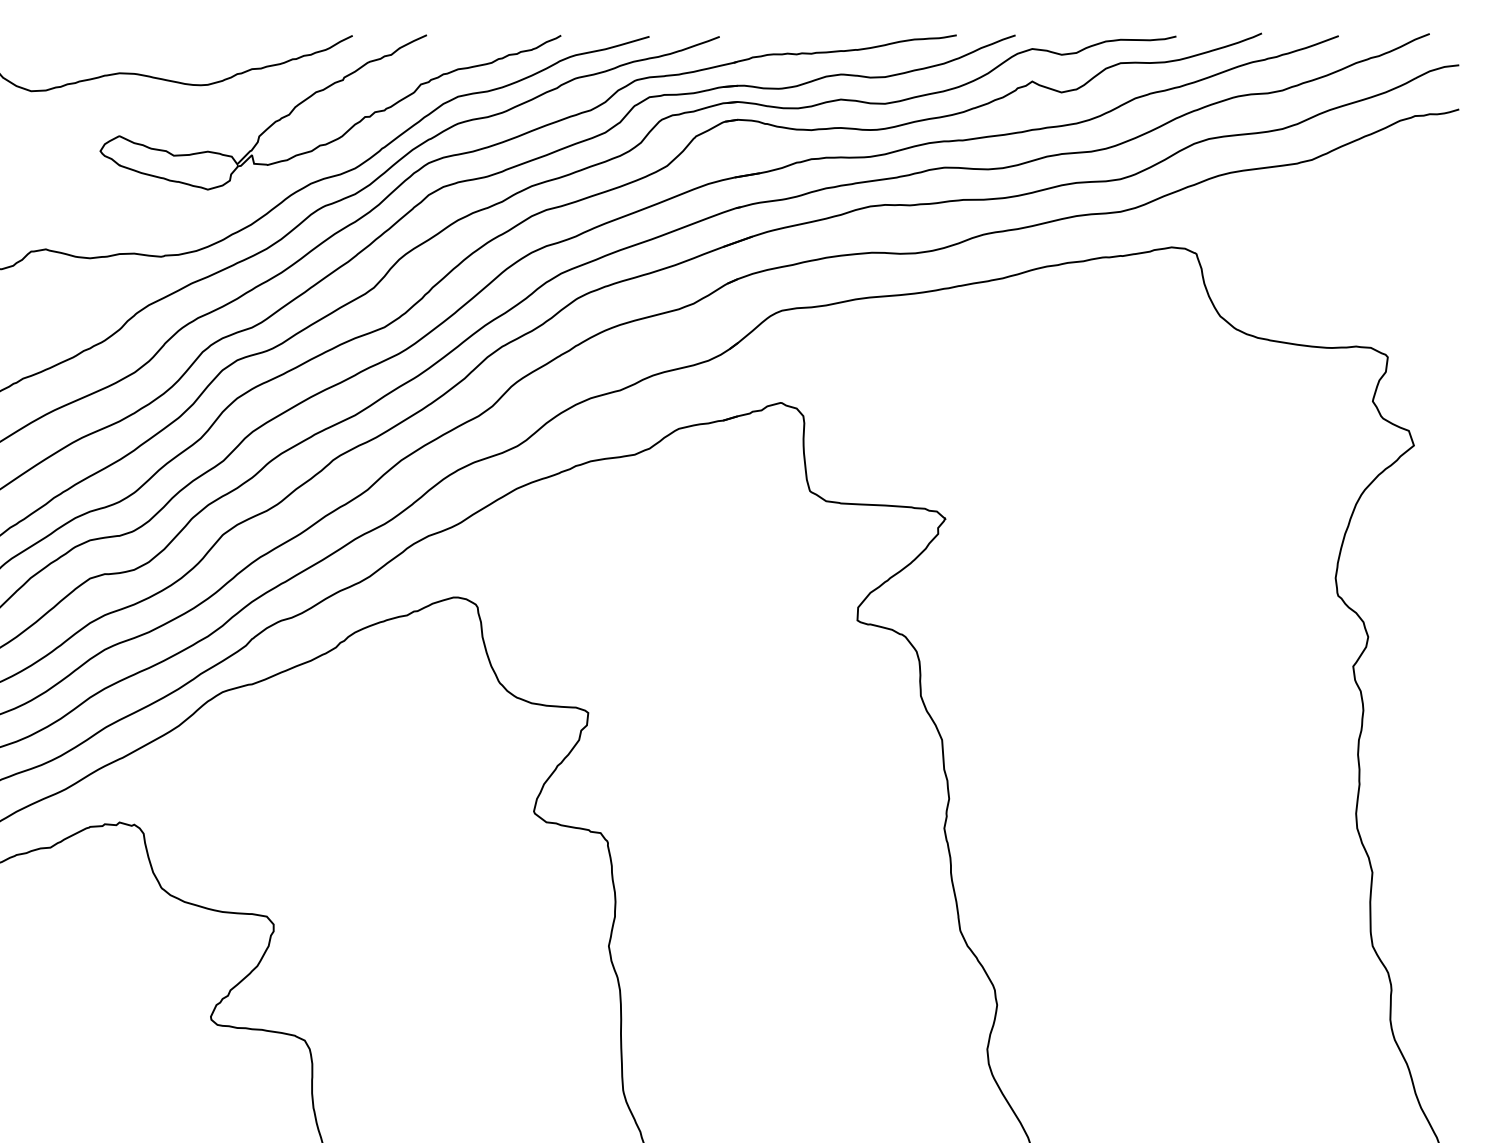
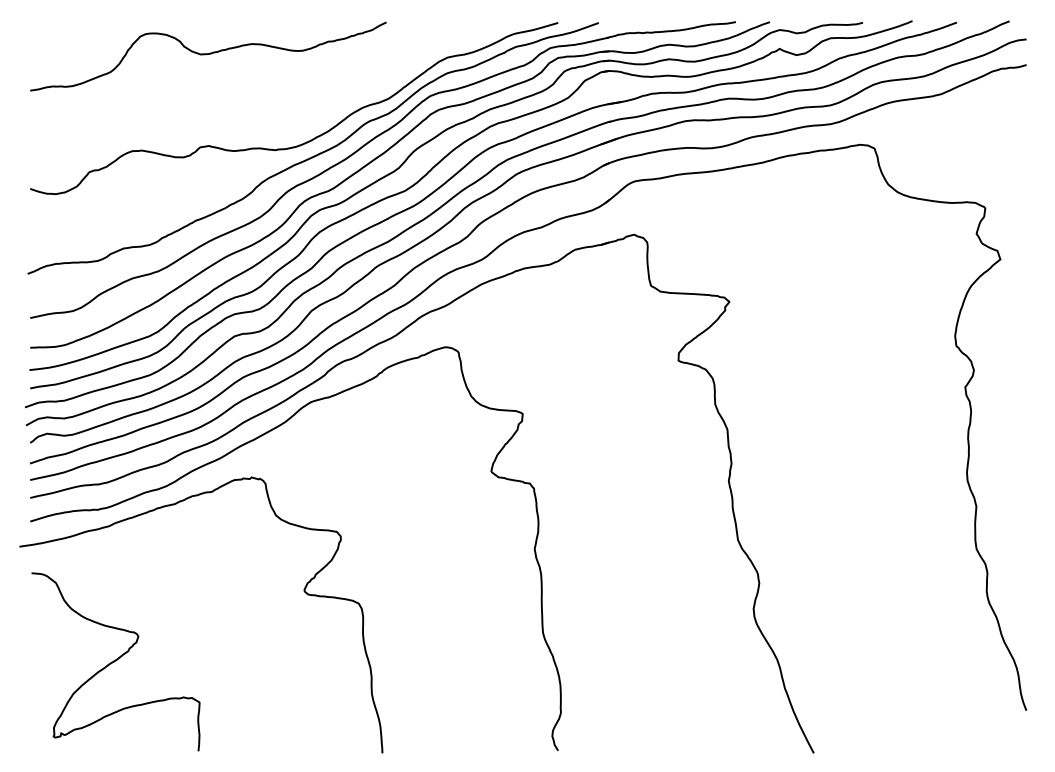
curve: (325, 91) -> (370, 54), removed

